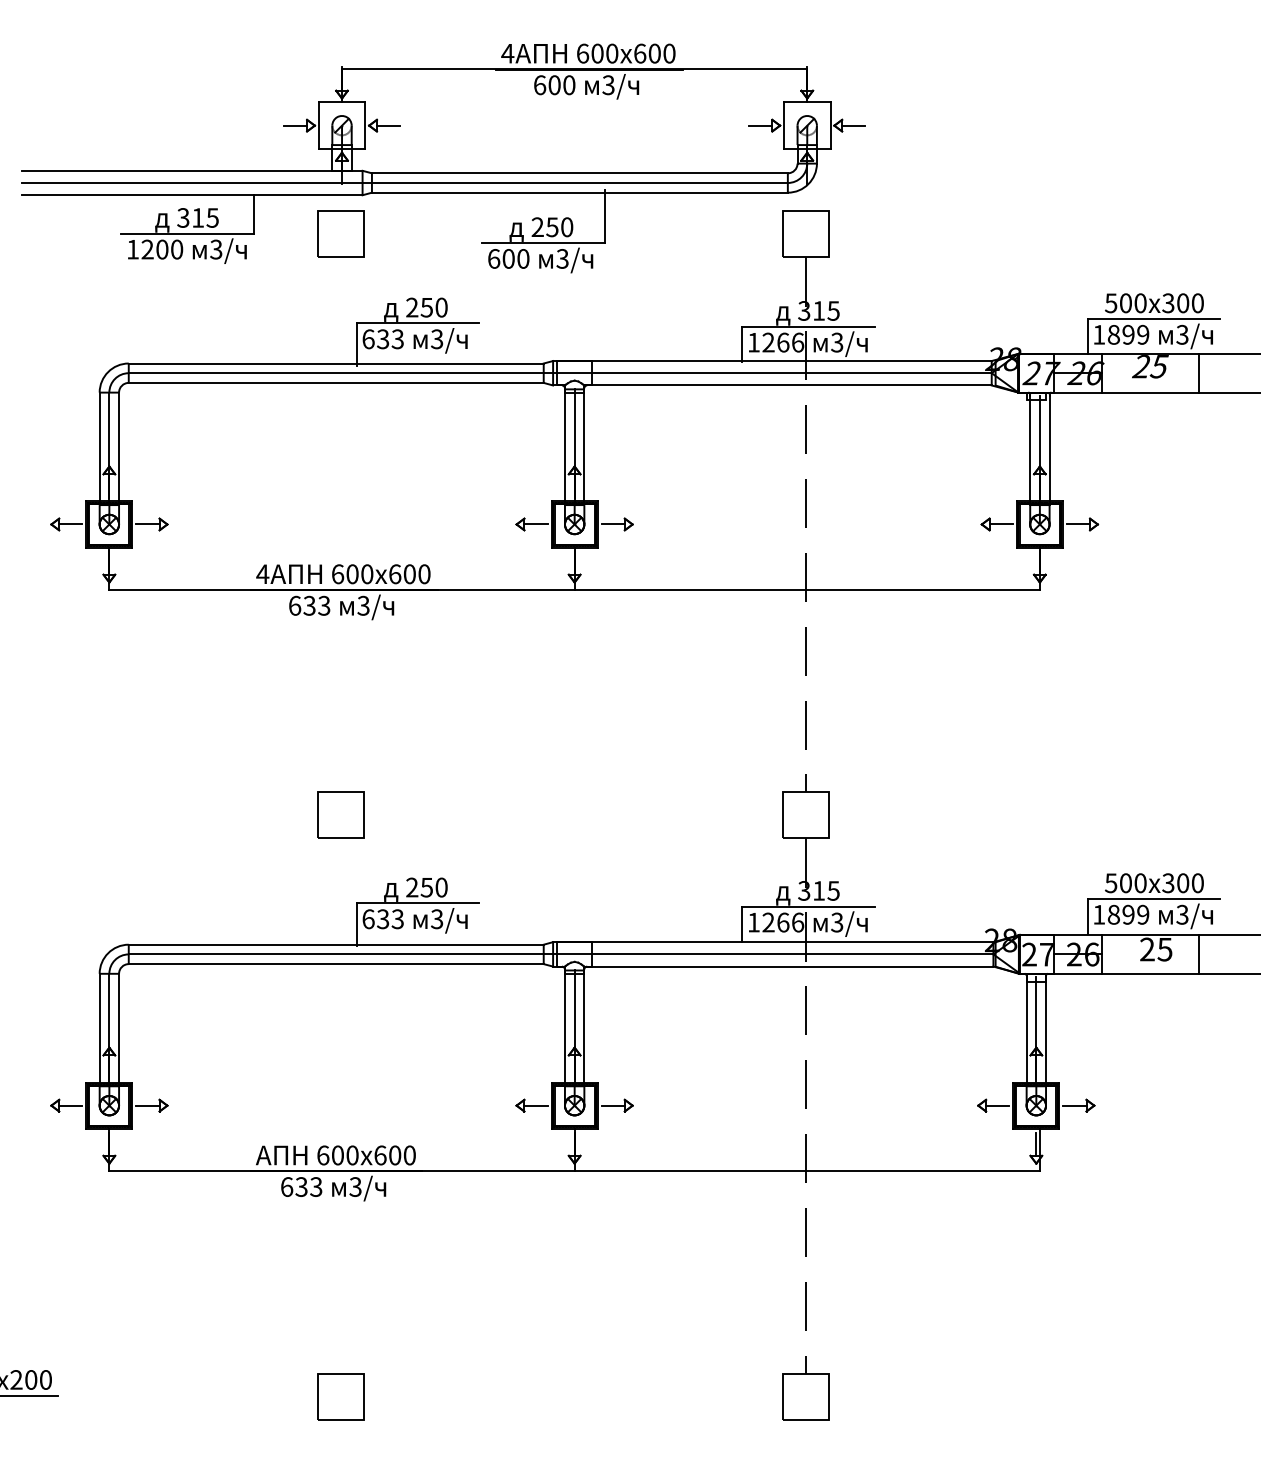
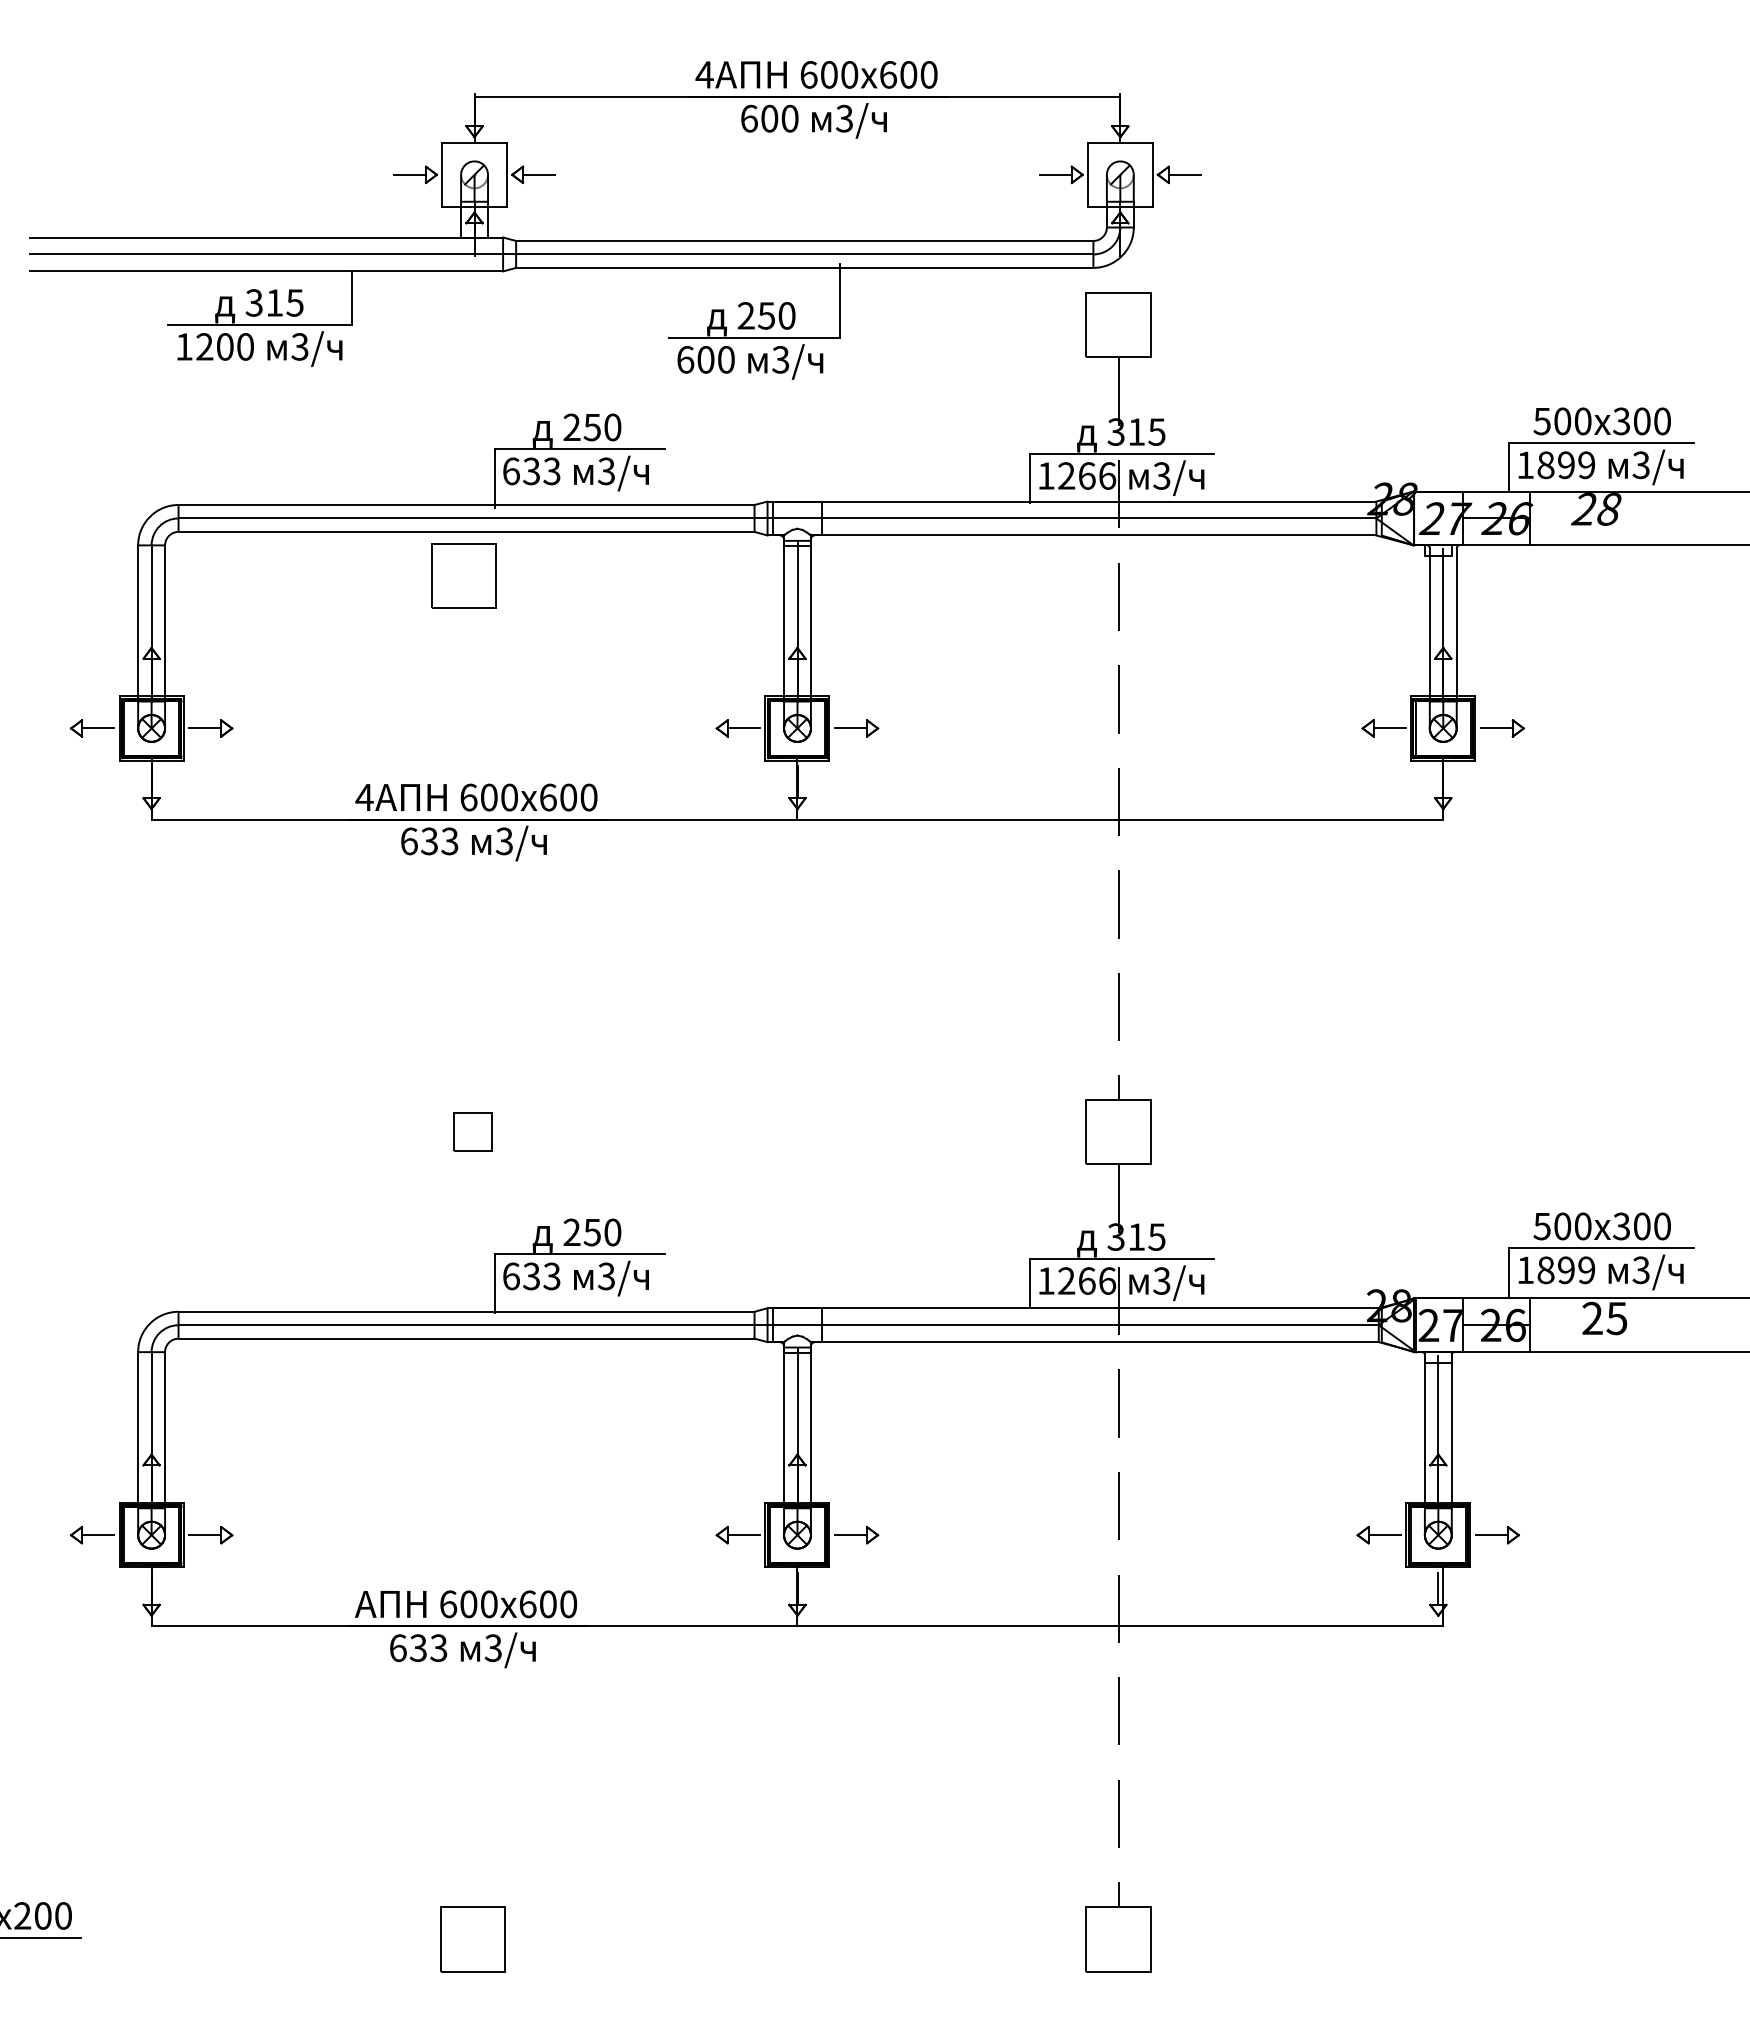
part: (340, 233) -> (463, 575), moved
text: (1158, 366) -> (1608, 509), 25 -> 28
line: (1199, 373) -> (1664, 518), removed
part: (340, 814) -> (472, 1131), size x0.6
line: (1199, 954) -> (1664, 1325), removed

